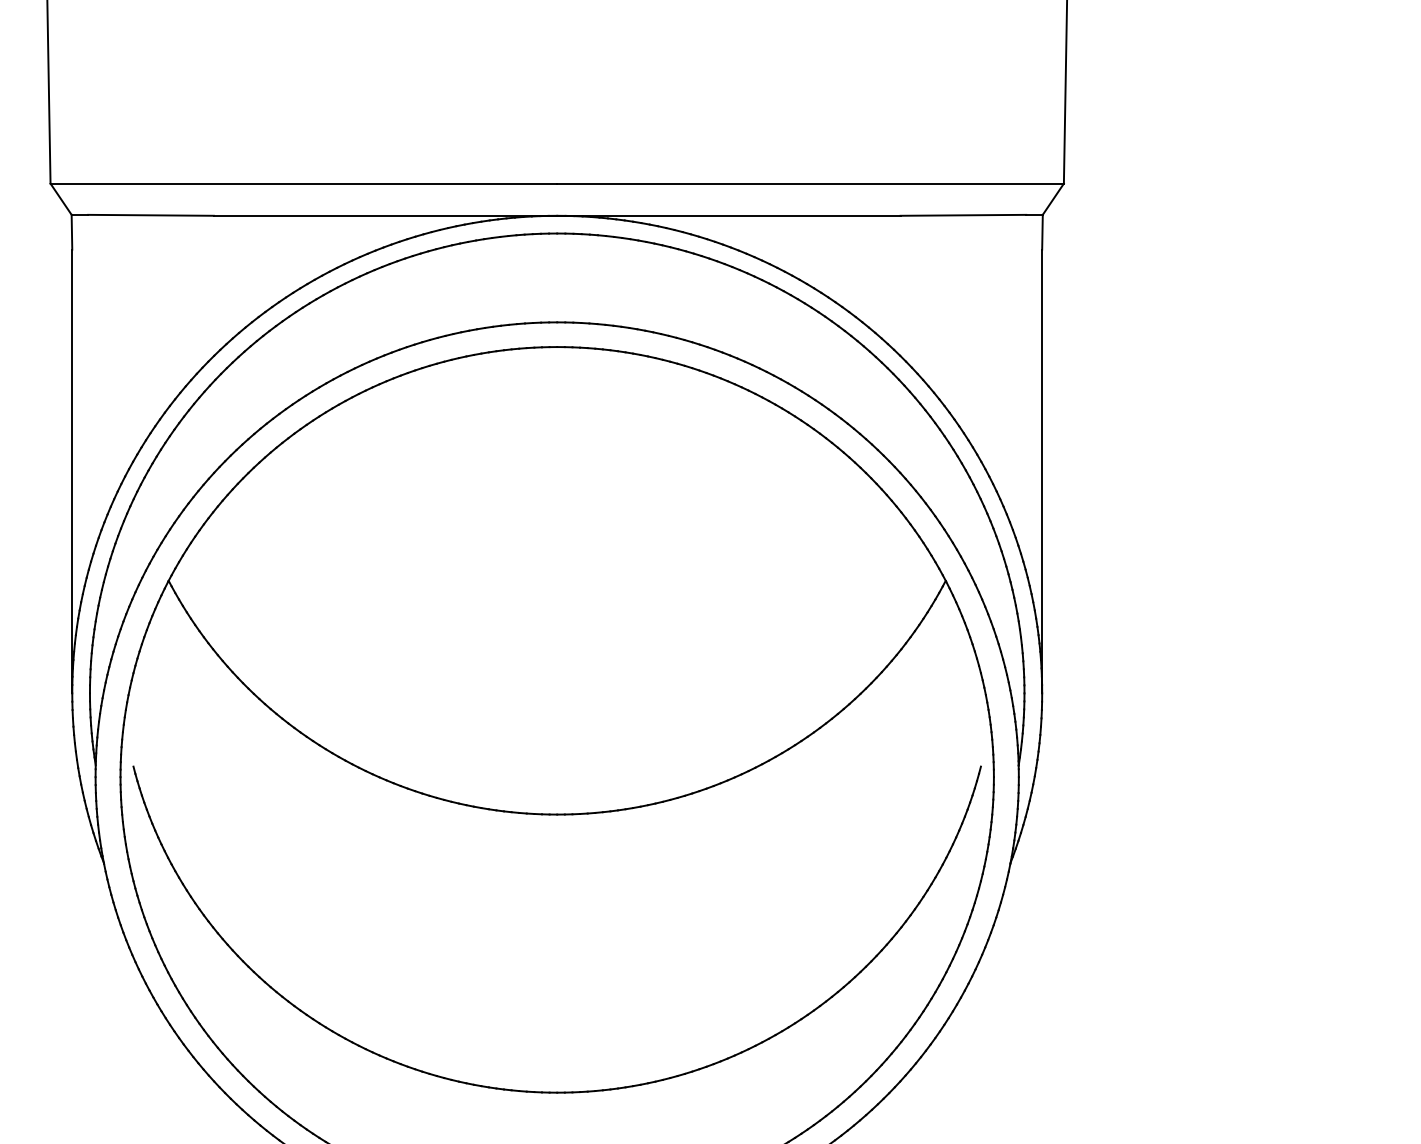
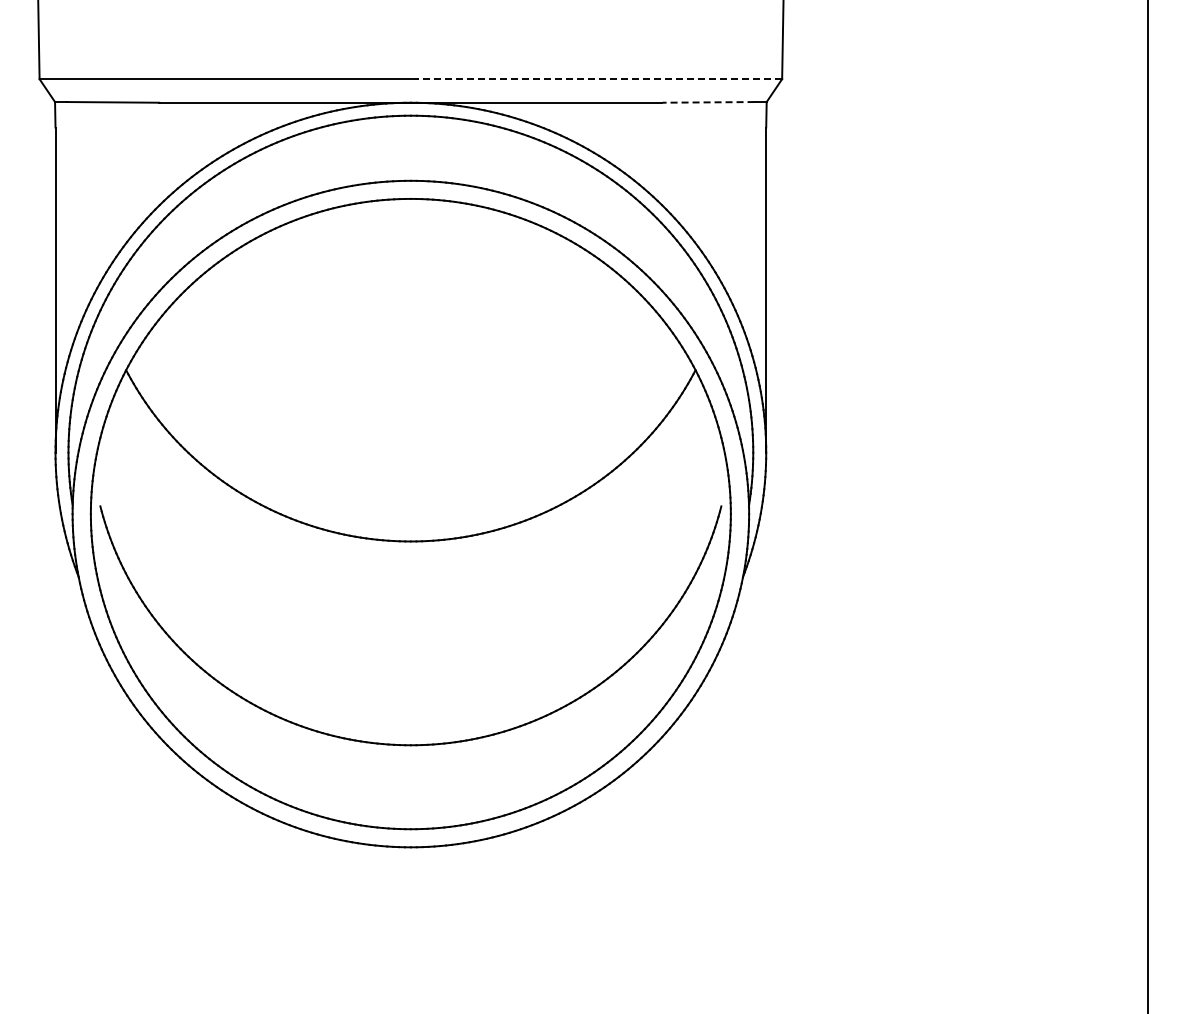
line: (810, 184) -> (596, 79), solid -> dashed
line: (963, 215) -> (708, 102), solid -> dashed

